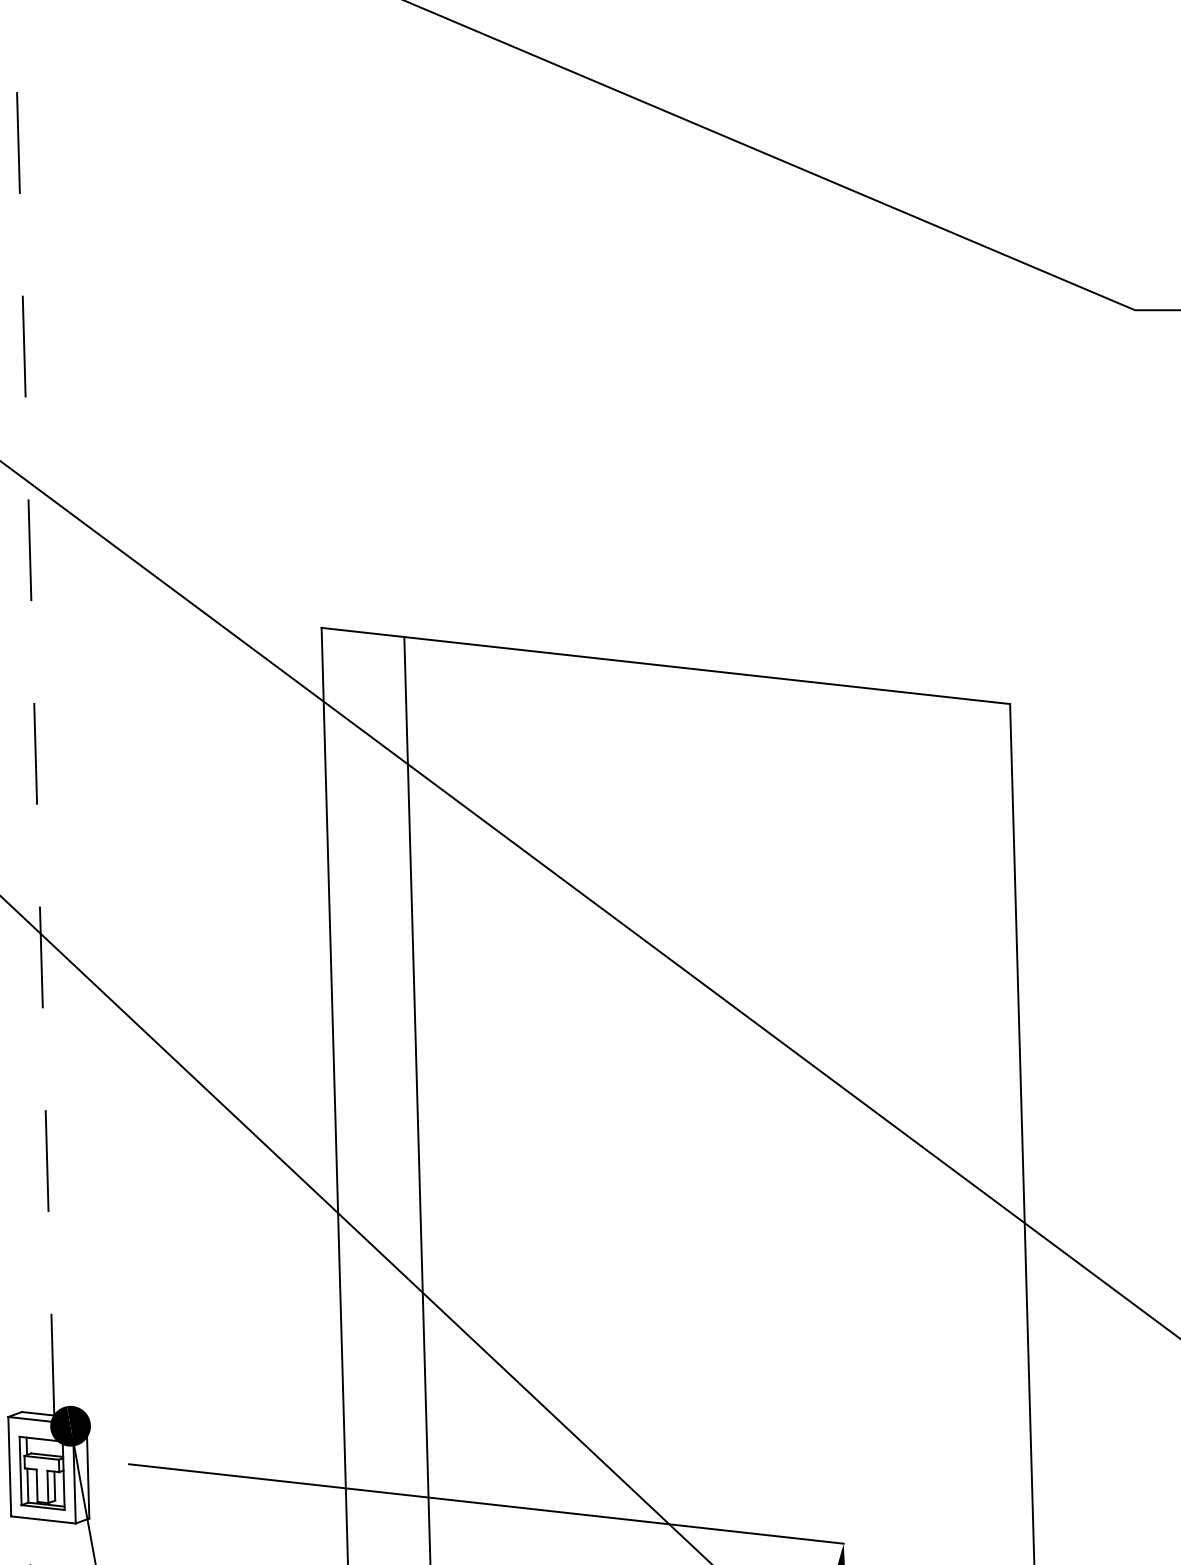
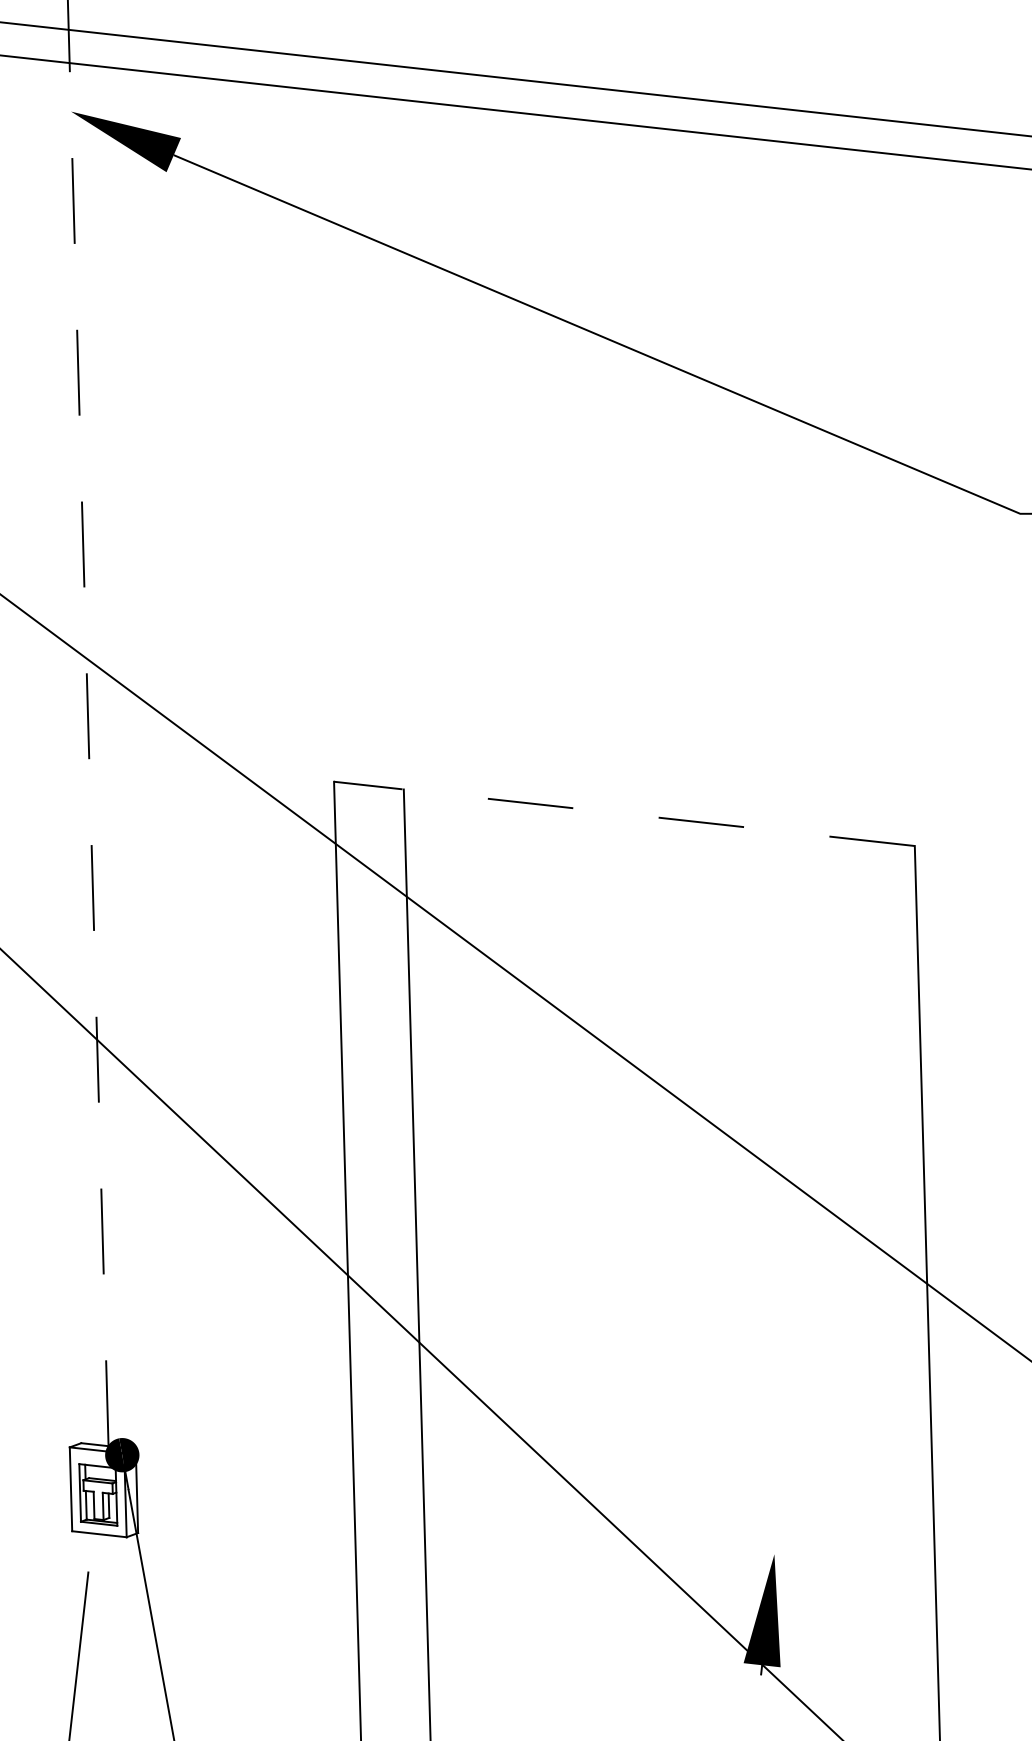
line: (664, 665) -> (623, 813), solid -> dashed
line: (485, 1503) -> (472, 1520), removed

